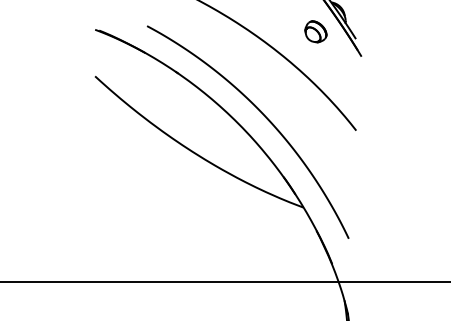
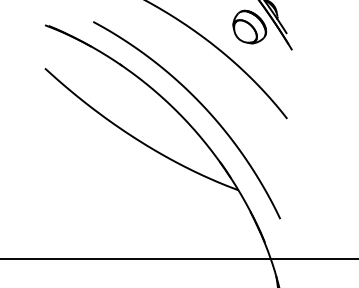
part: (315, 31) -> (249, 26), size x1.67

